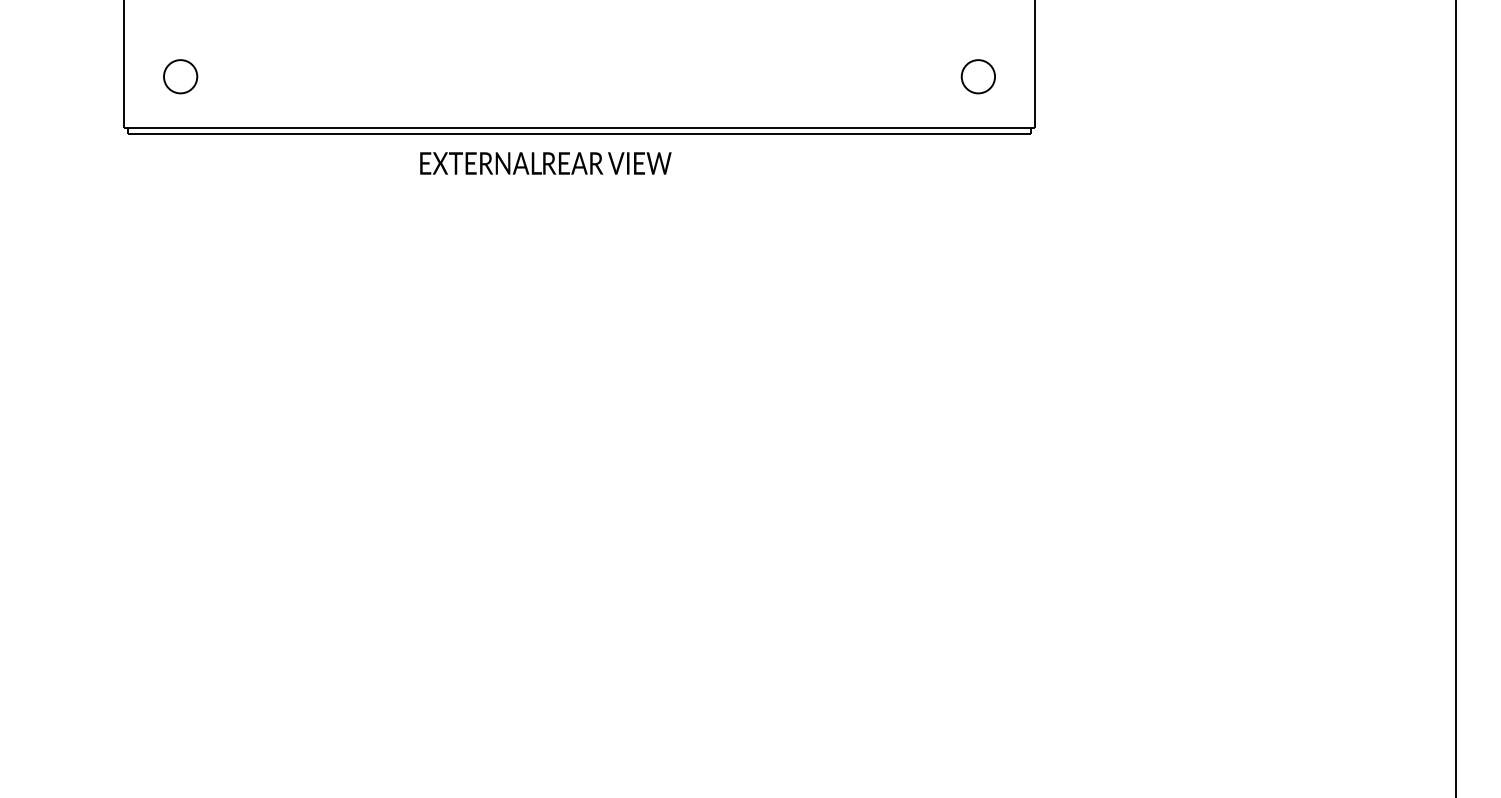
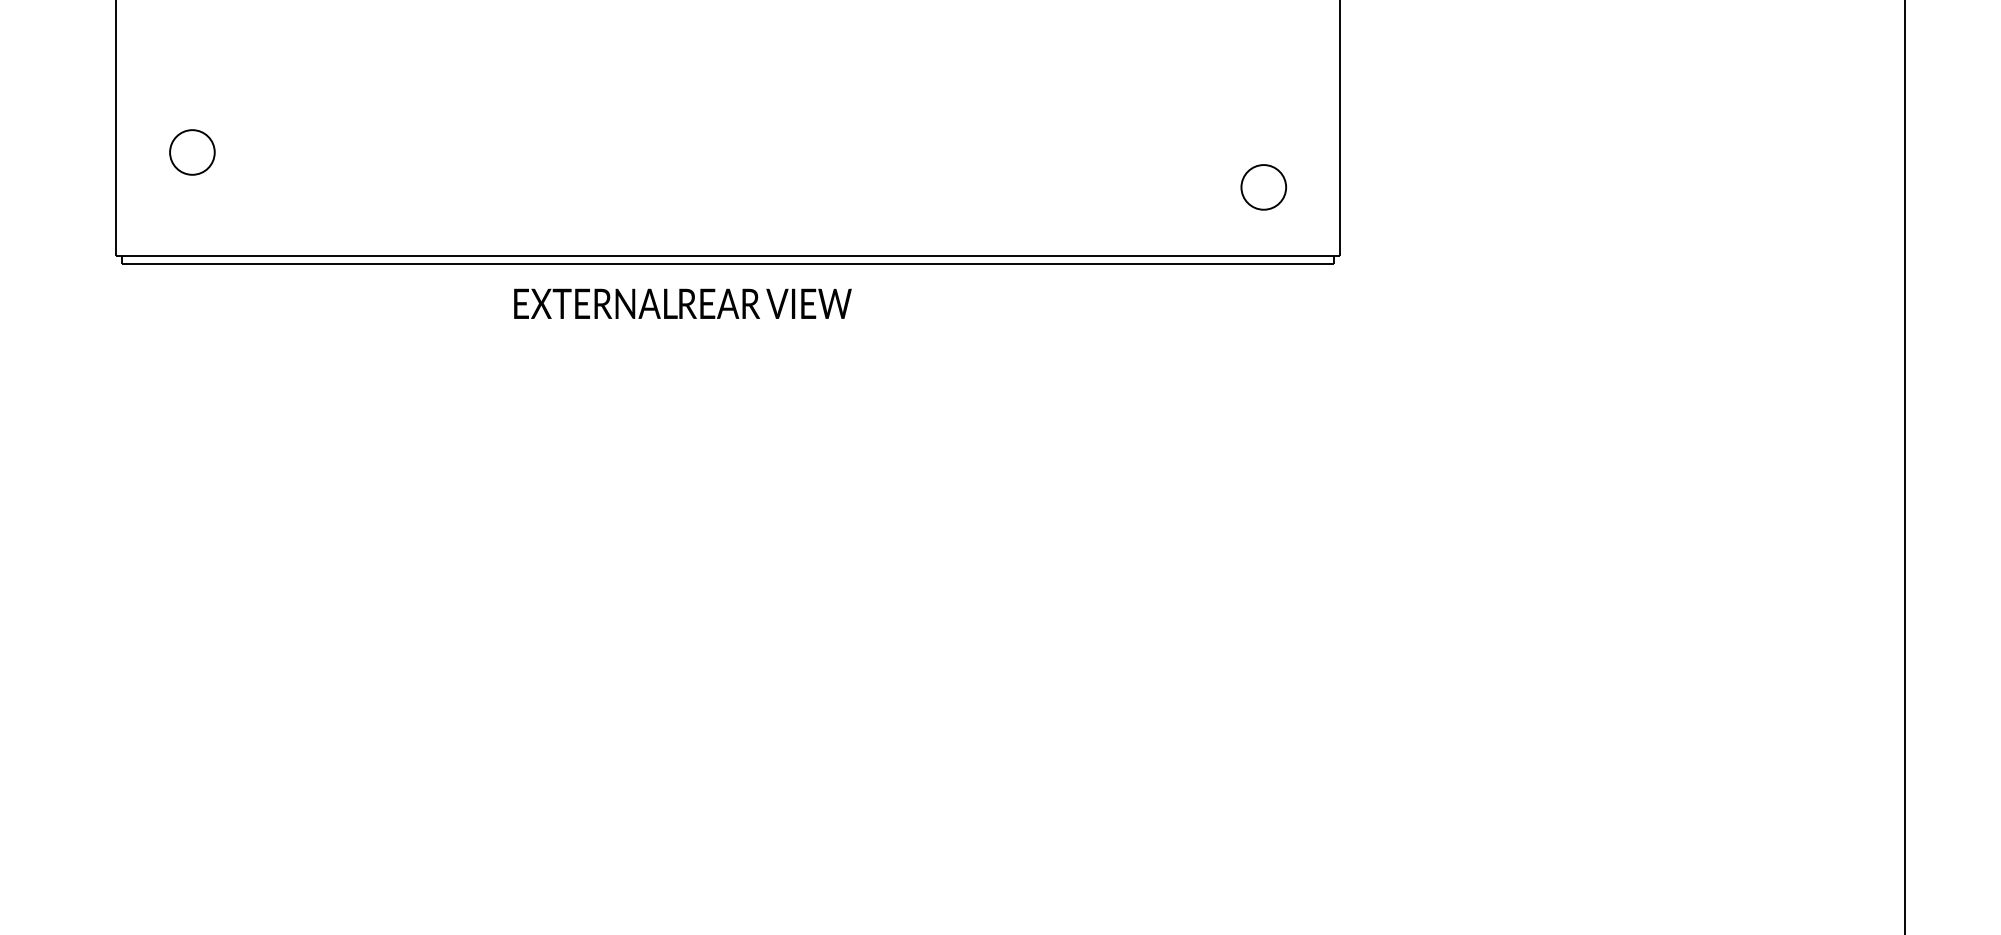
part: (180, 76) -> (192, 152), moved

